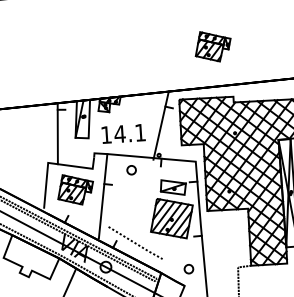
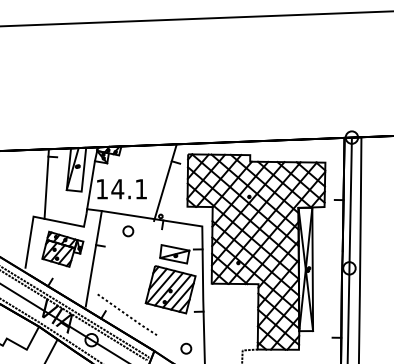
part: (212, 45) -> (230, 95), removed
line: (96, 132) -> (90, 185), added

